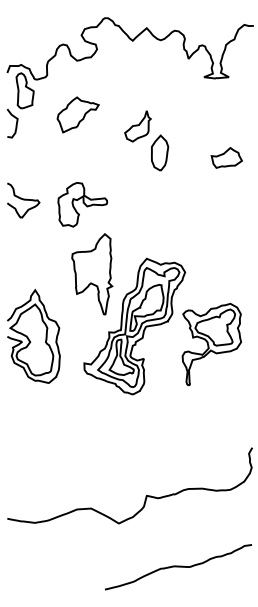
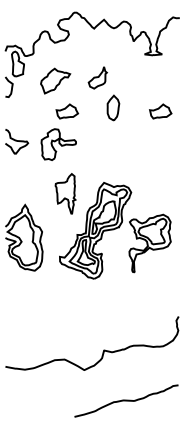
part: (137, 126) -> (97, 77), moved
part: (94, 157) -> (67, 111), added
part: (92, 274) -> (65, 193), size x0.7

